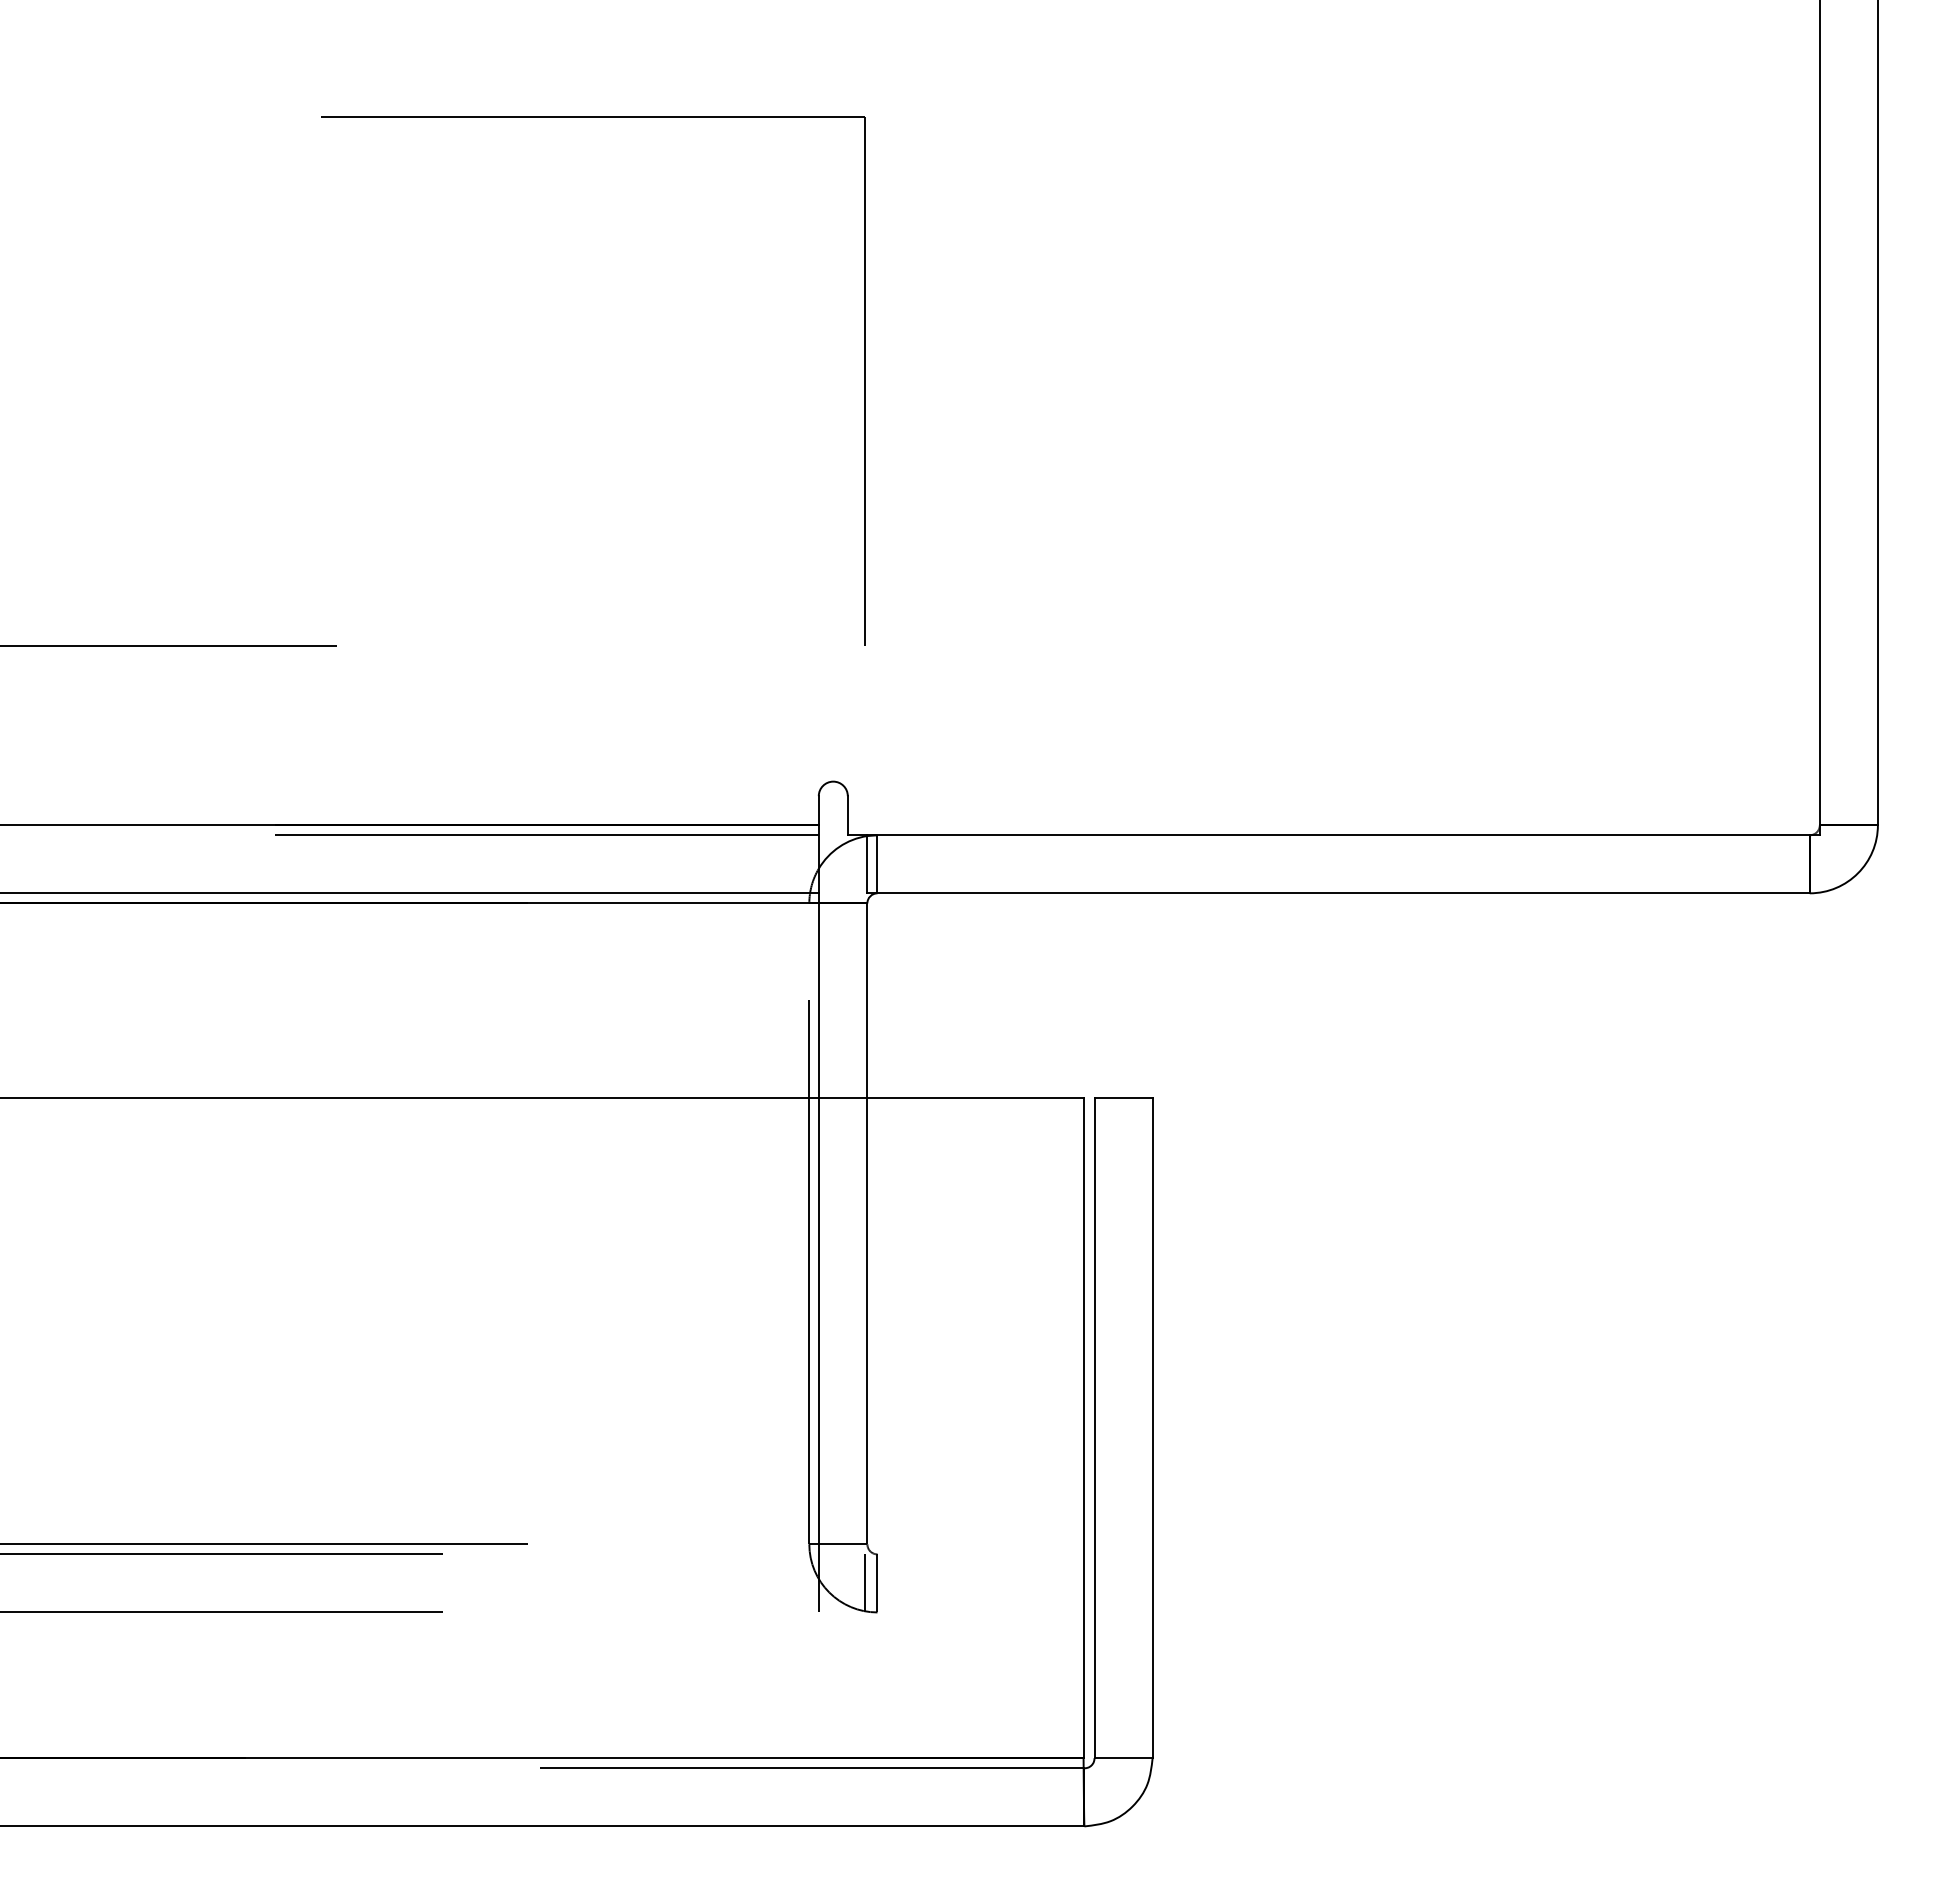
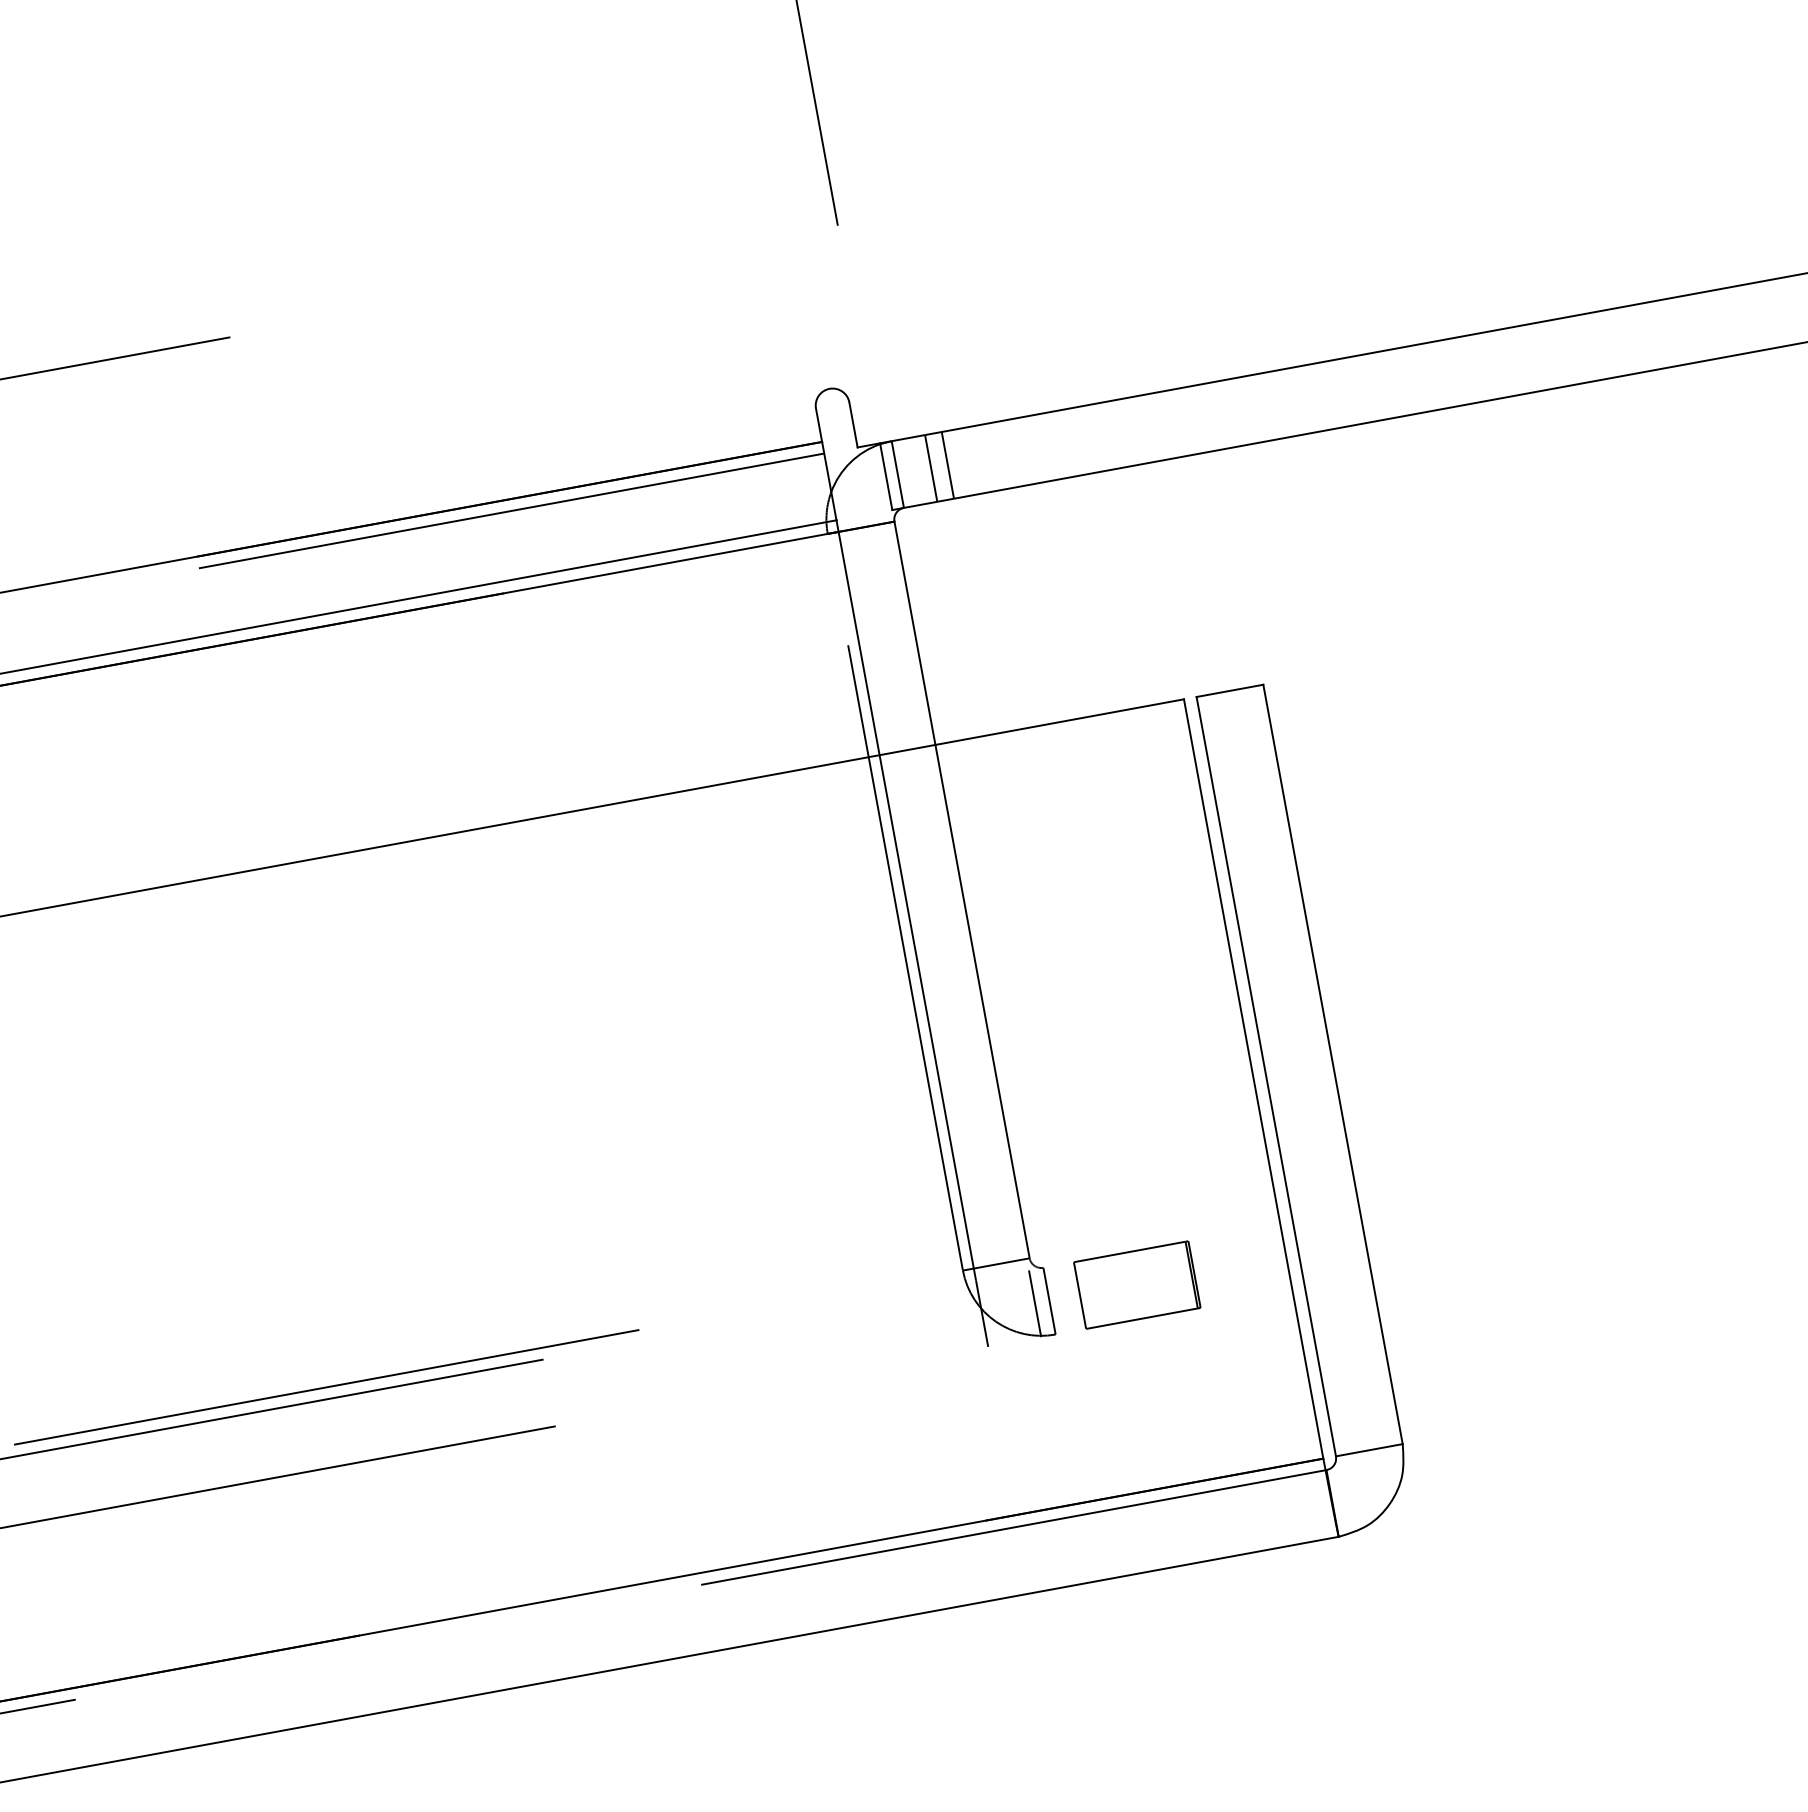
line: (906, 864) -> (931, 468), added
line: (921, 864) -> (948, 465), added
part: (953, 1582) -> (1136, 1284), added

